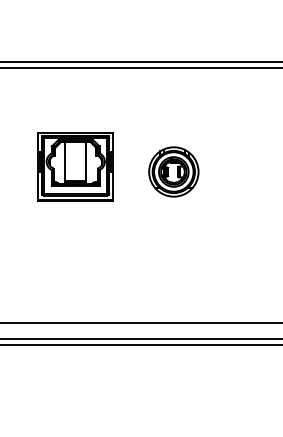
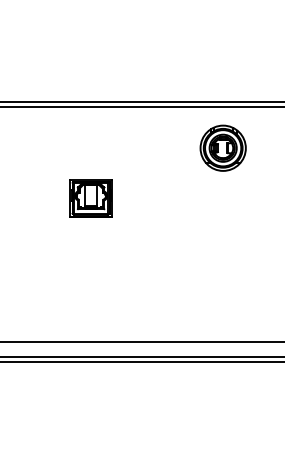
part: (74, 166) -> (90, 198), size x0.6
part: (173, 171) -> (222, 147), moved

